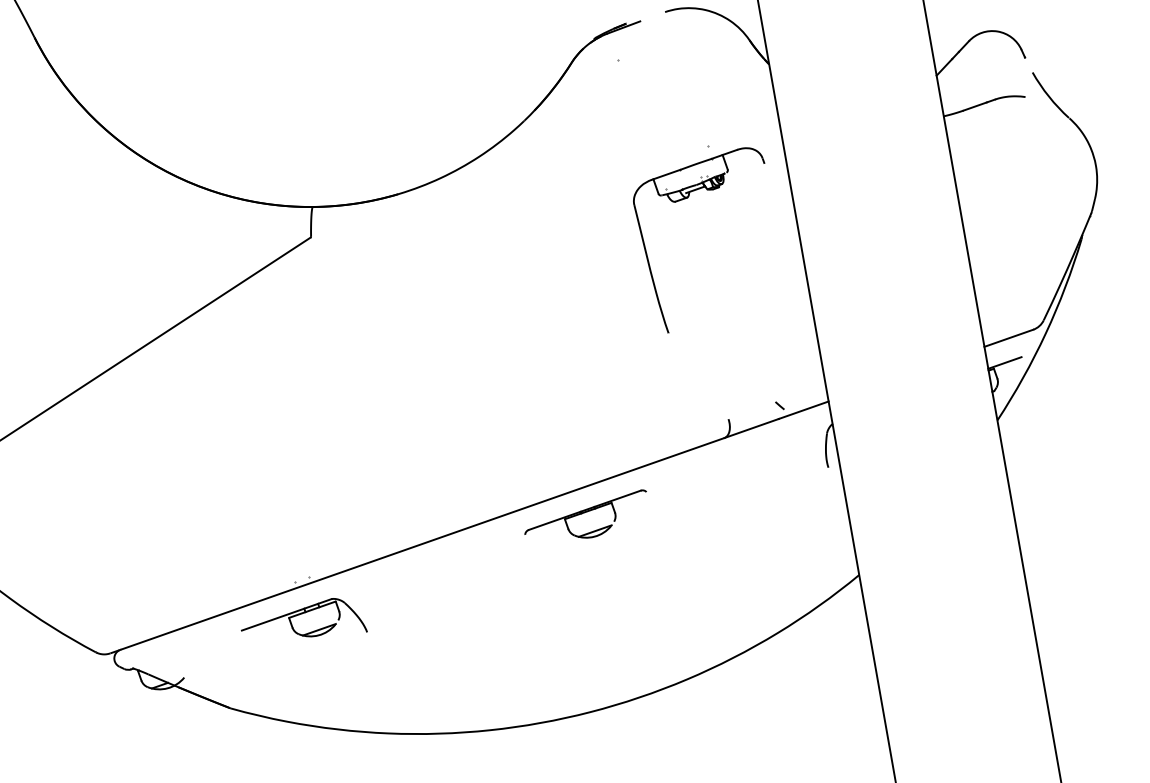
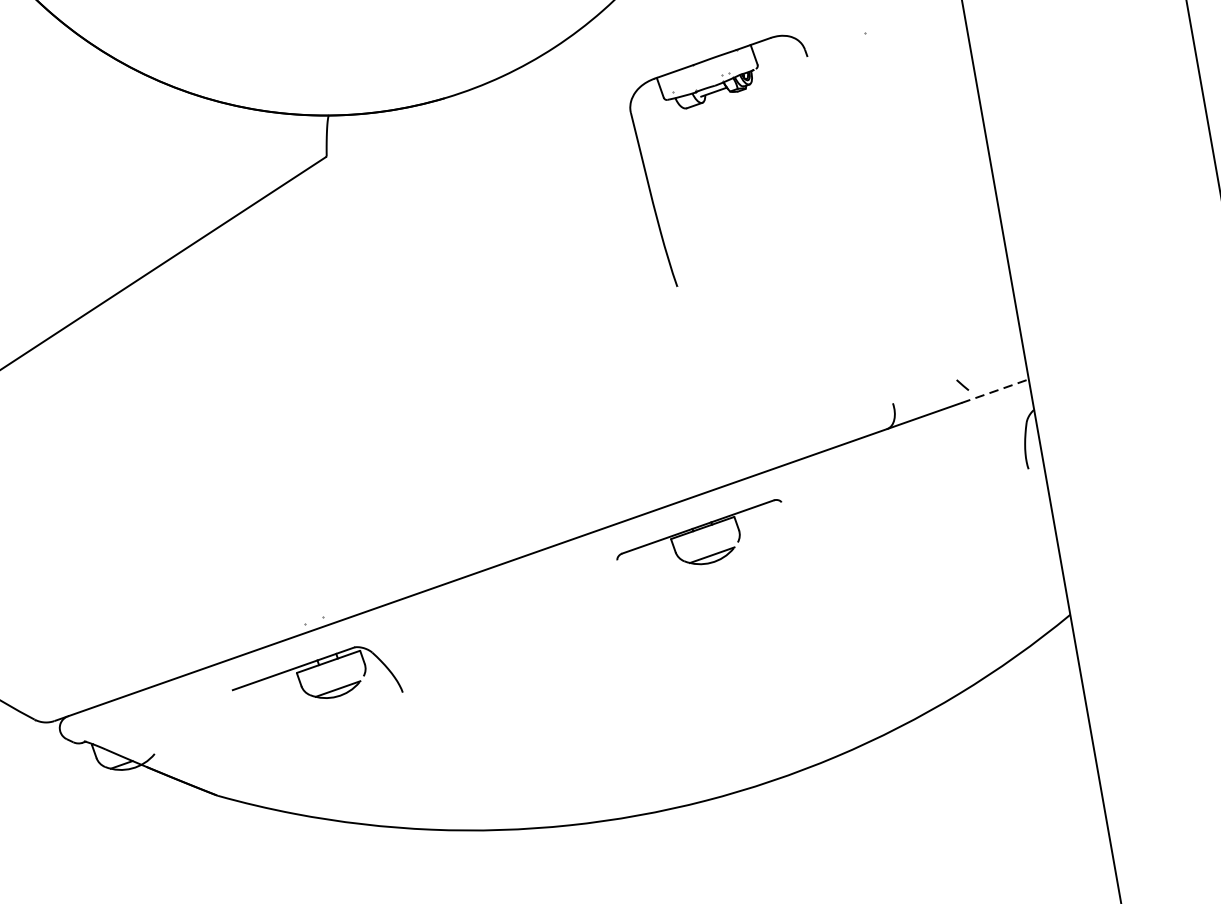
part: (685, 199) -> (700, 105), moved
line: (804, 410) -> (996, 391), solid -> dashed

